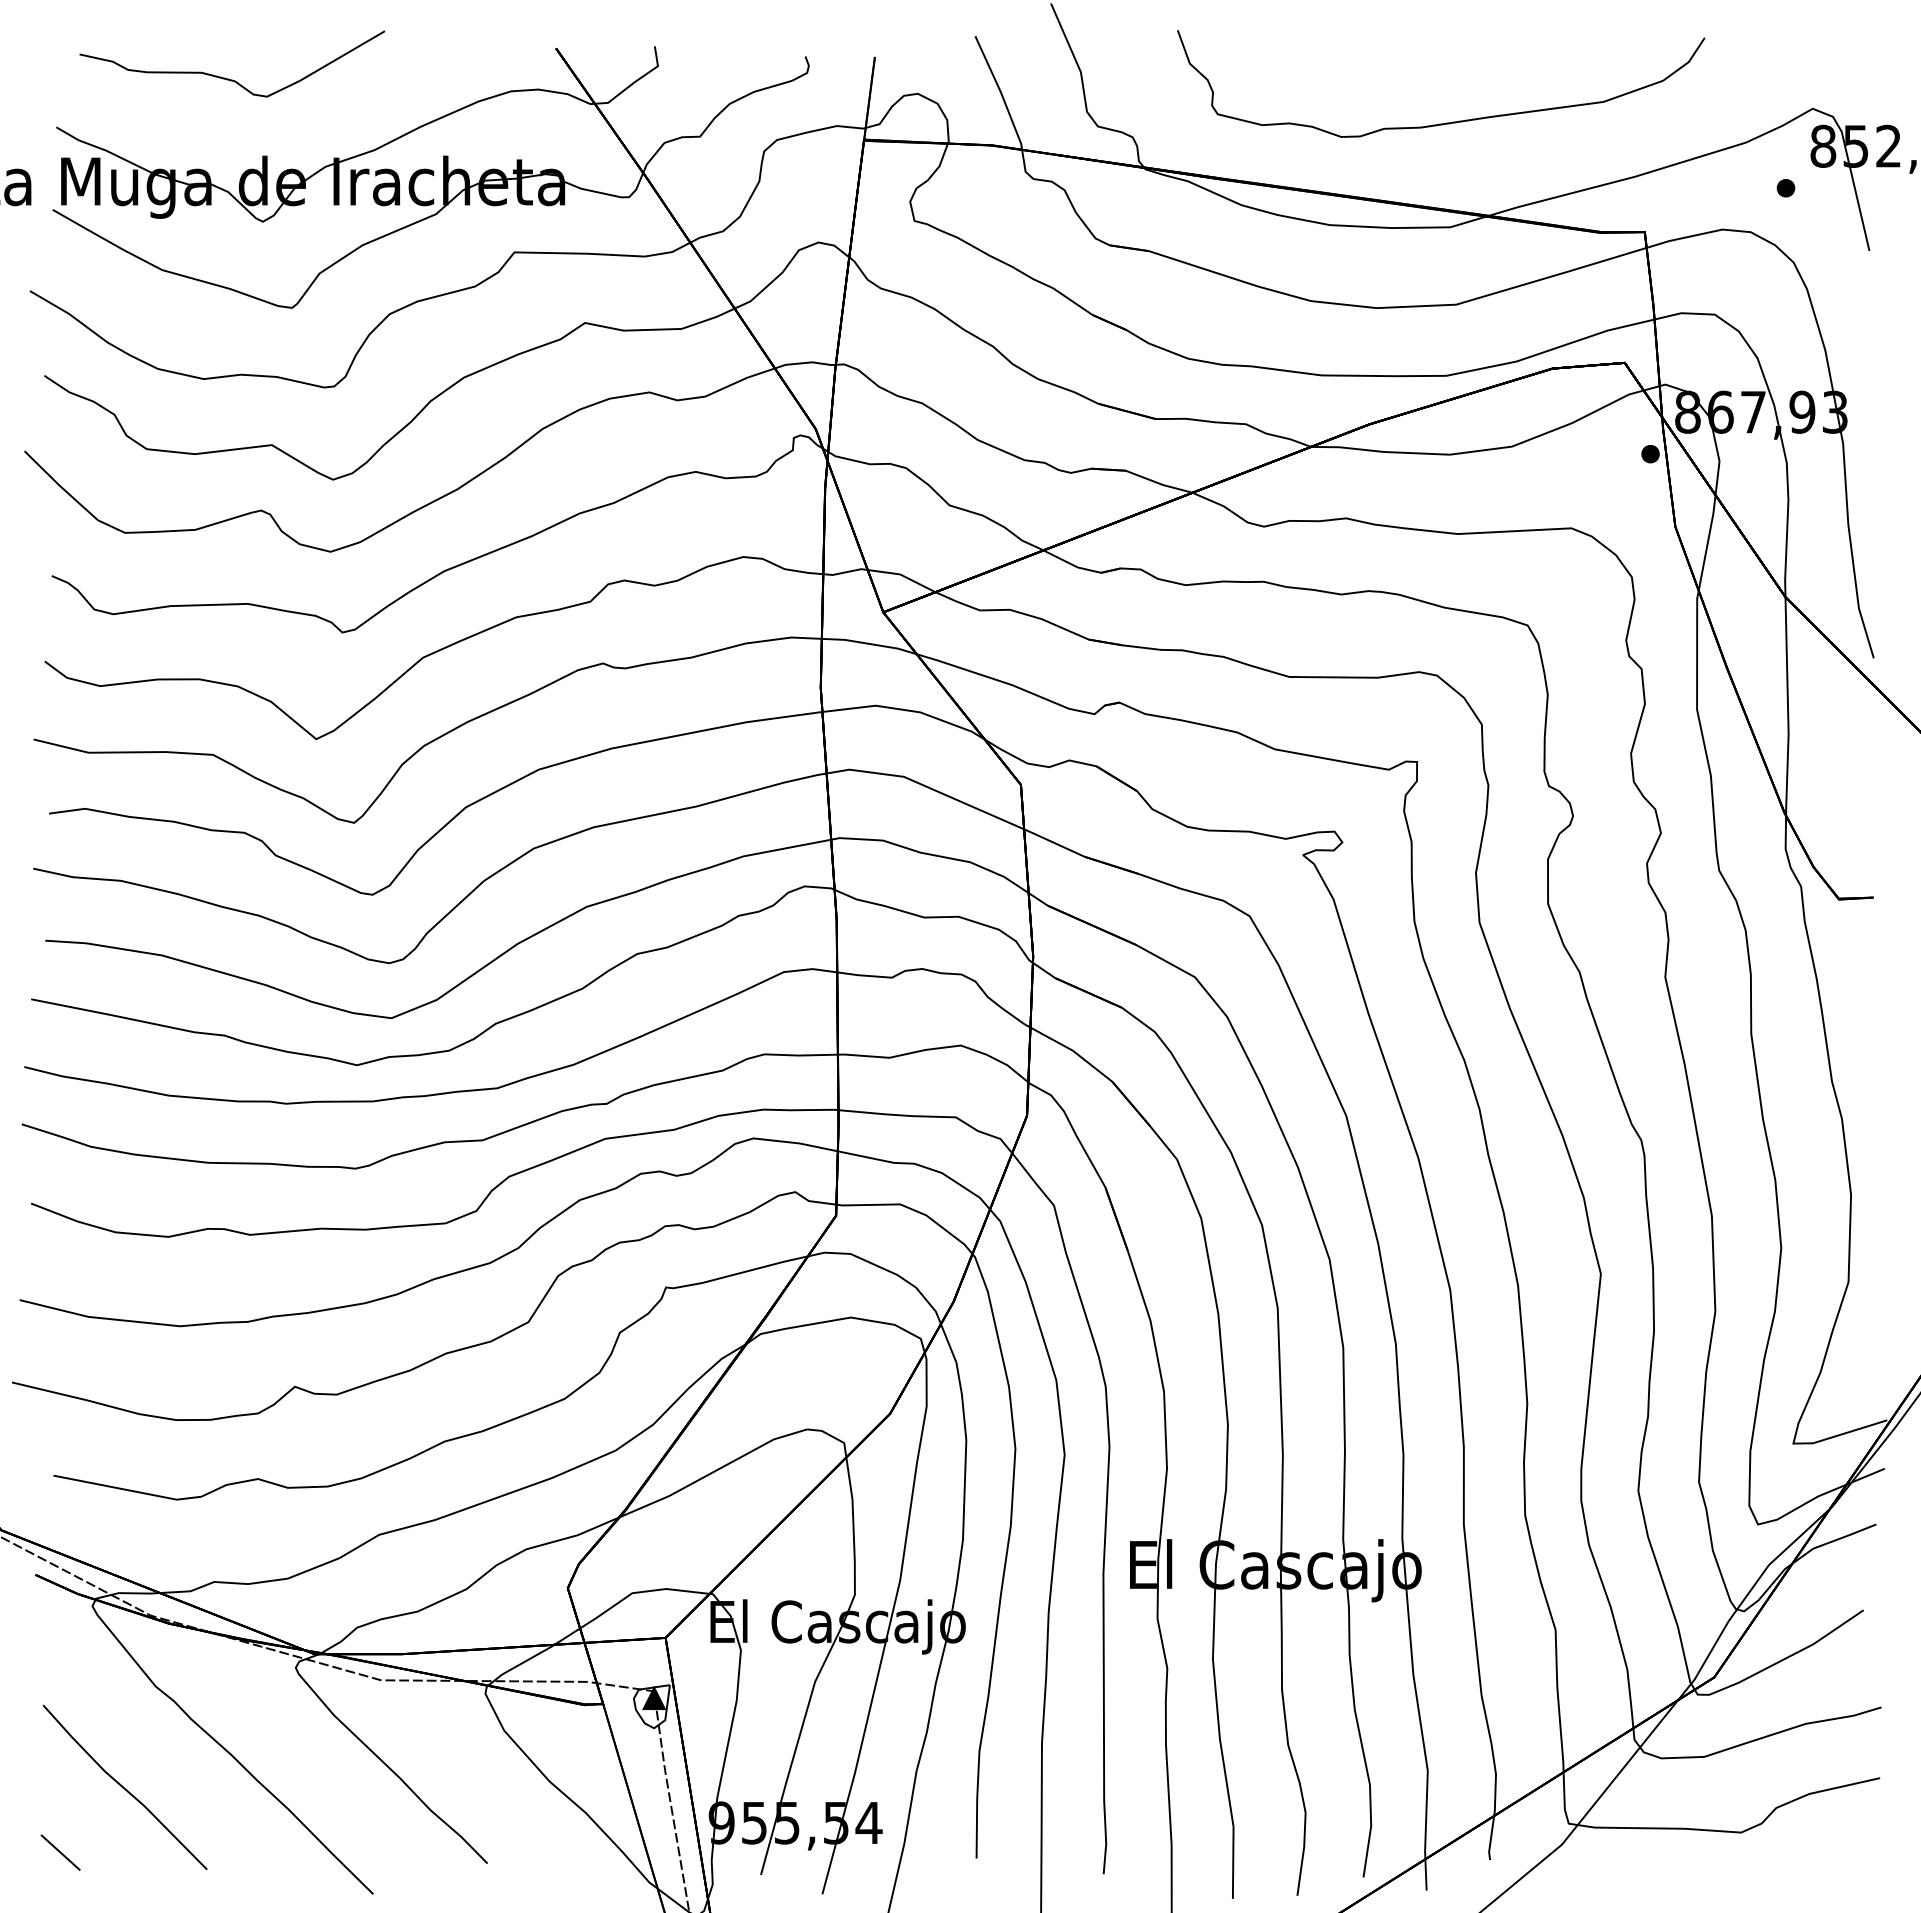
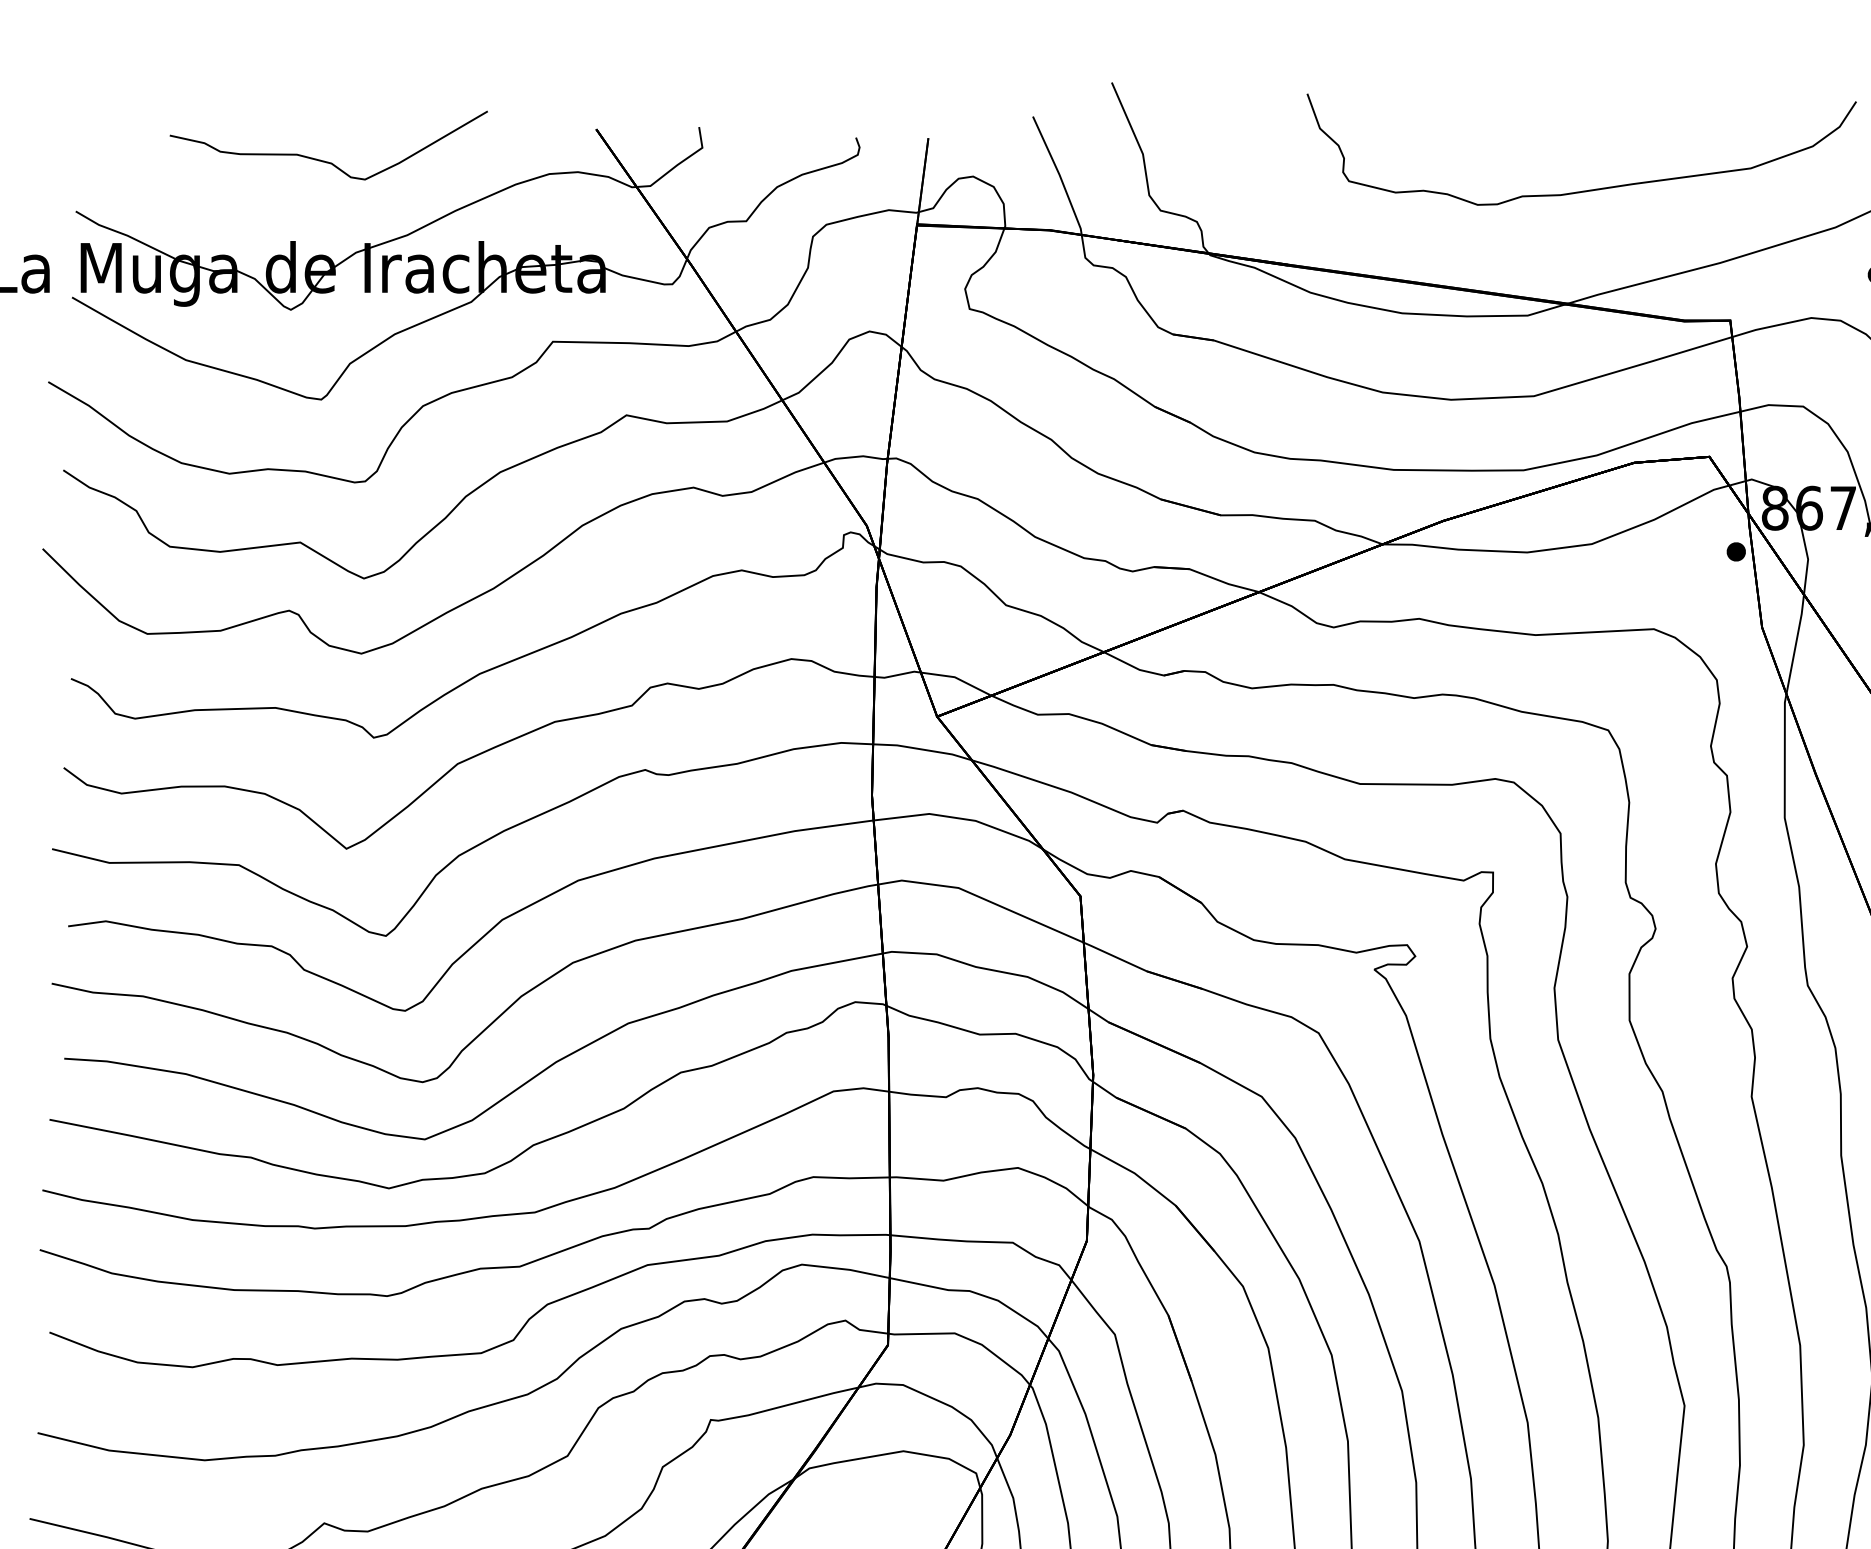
curve: (228, 78) -> (324, 160), moved
curve: (1446, 122) -> (1587, 189), moved

